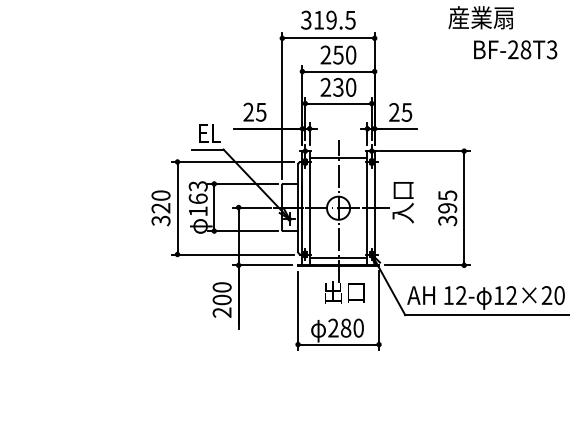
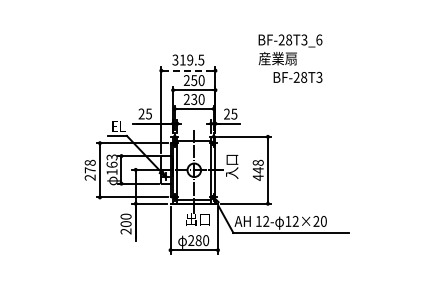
line: (326, 37) -> (187, 70), solid -> dashed
text: (159, 206) -> (89, 169), 320 -> 278
text: (446, 206) -> (257, 169), 395 -> 448

